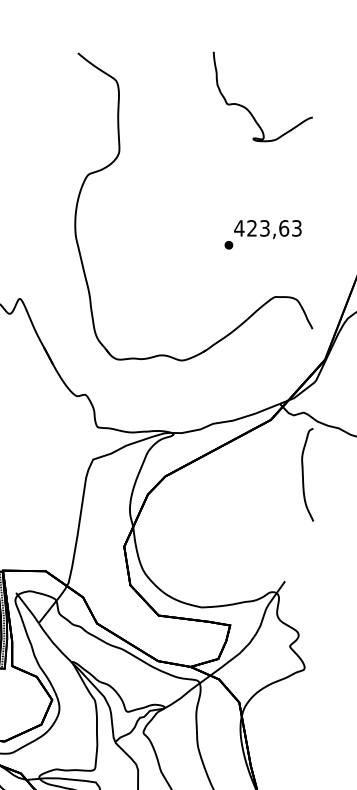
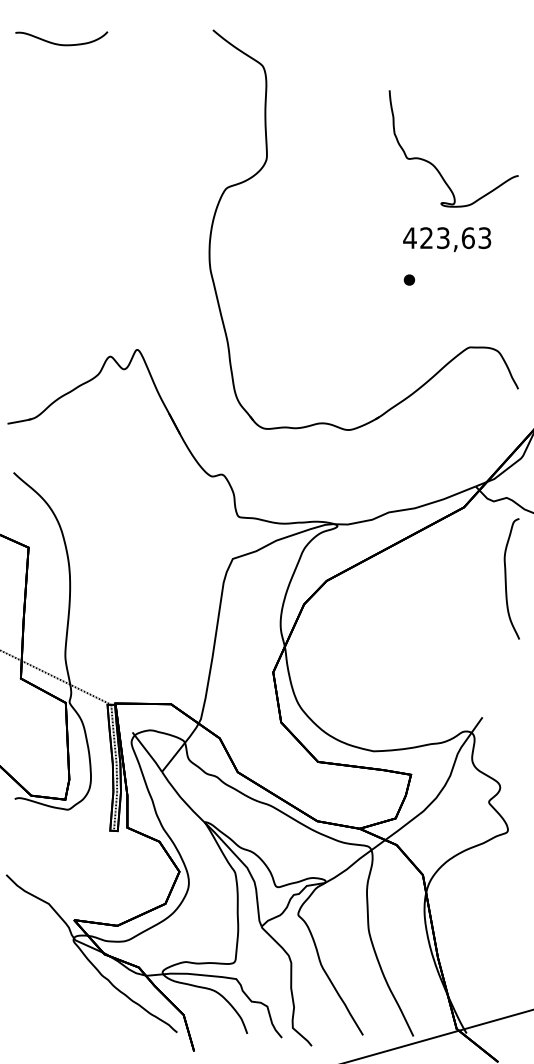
part: (248, 110) -> (435, 166), moved
text: (268, 229) -> (447, 239), moved

